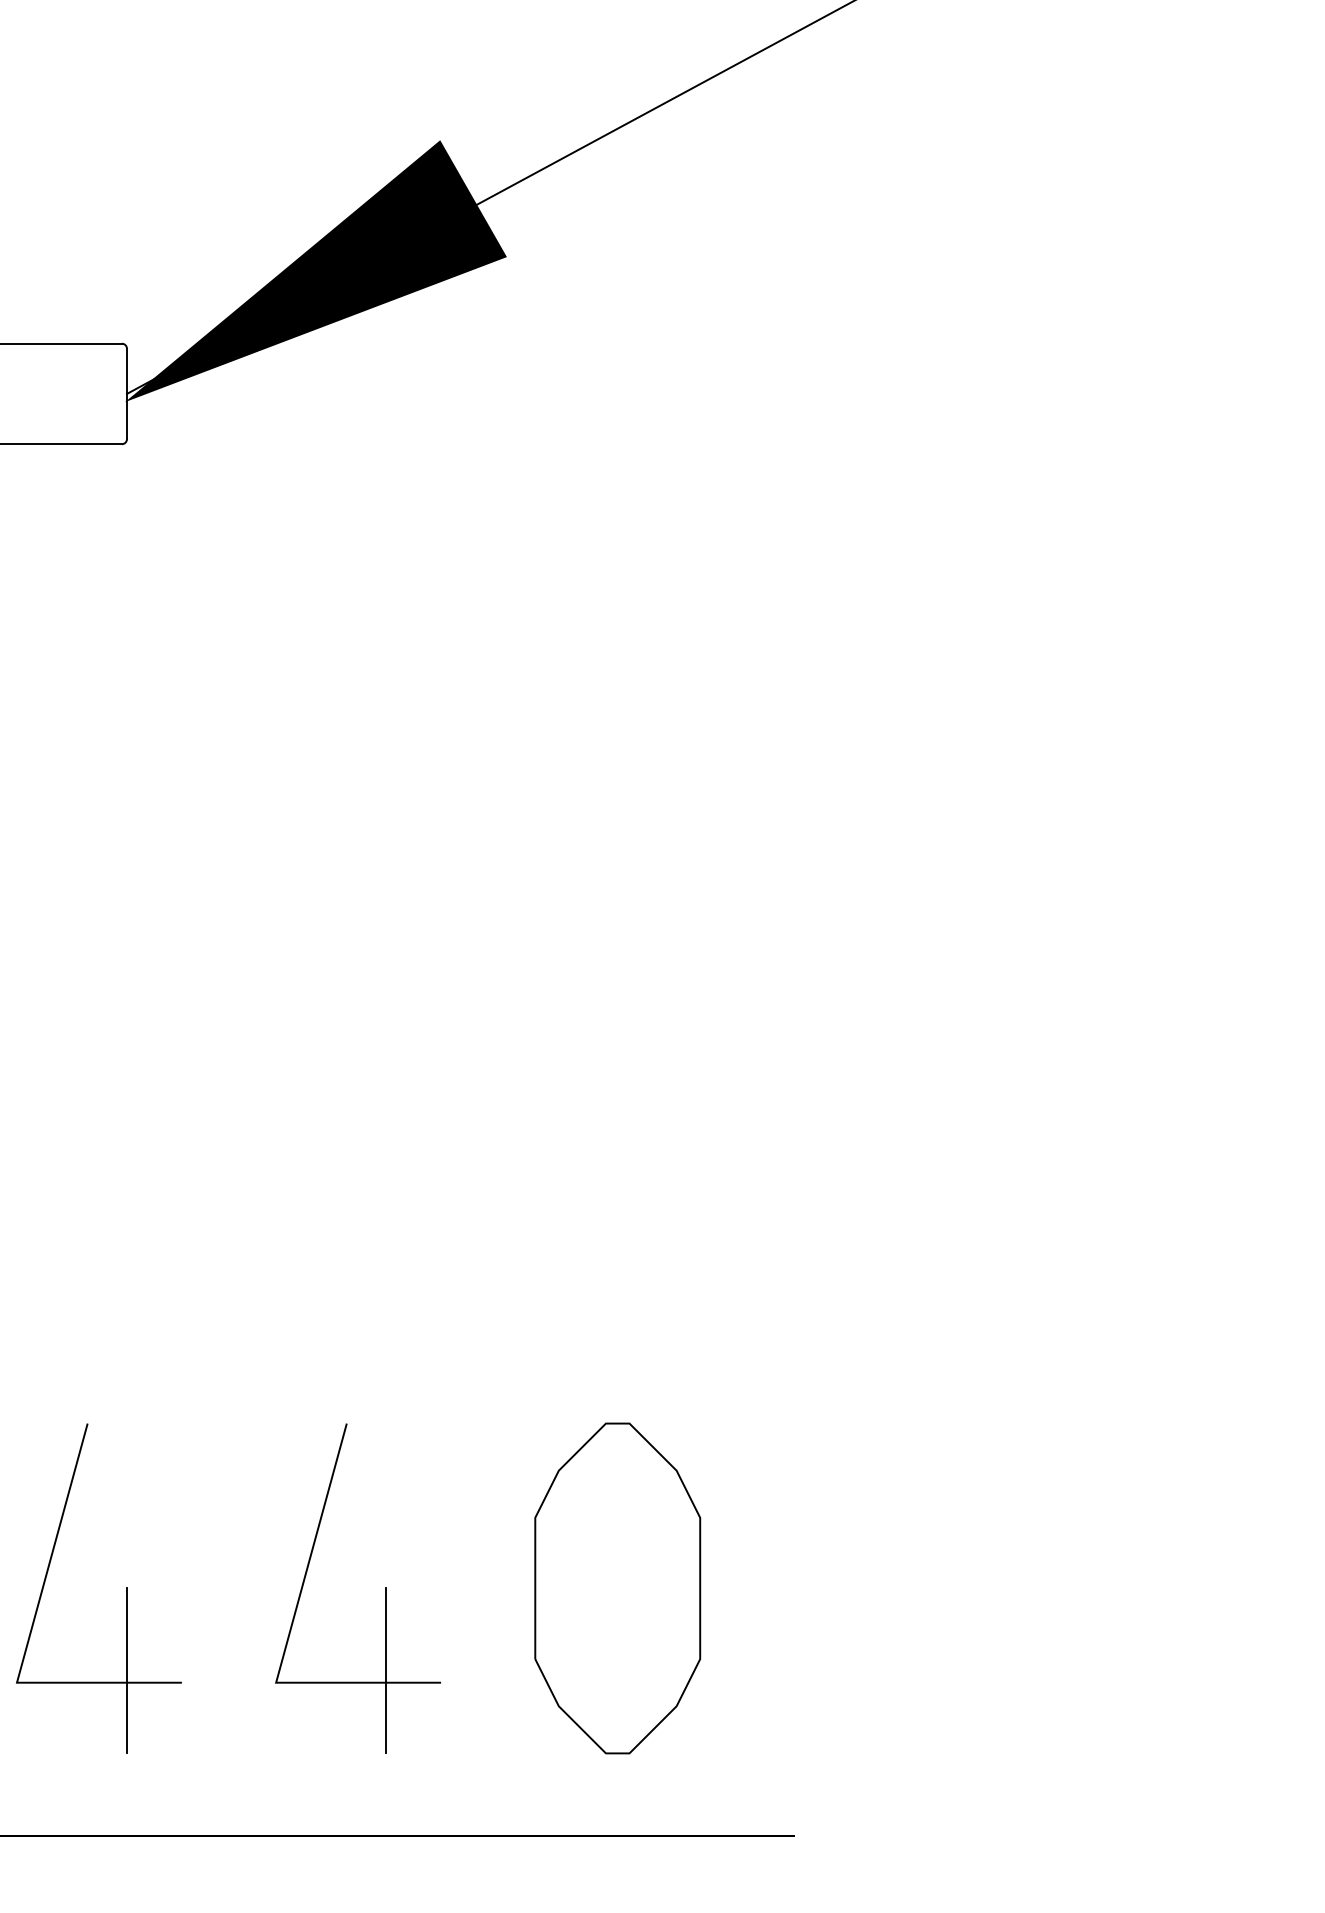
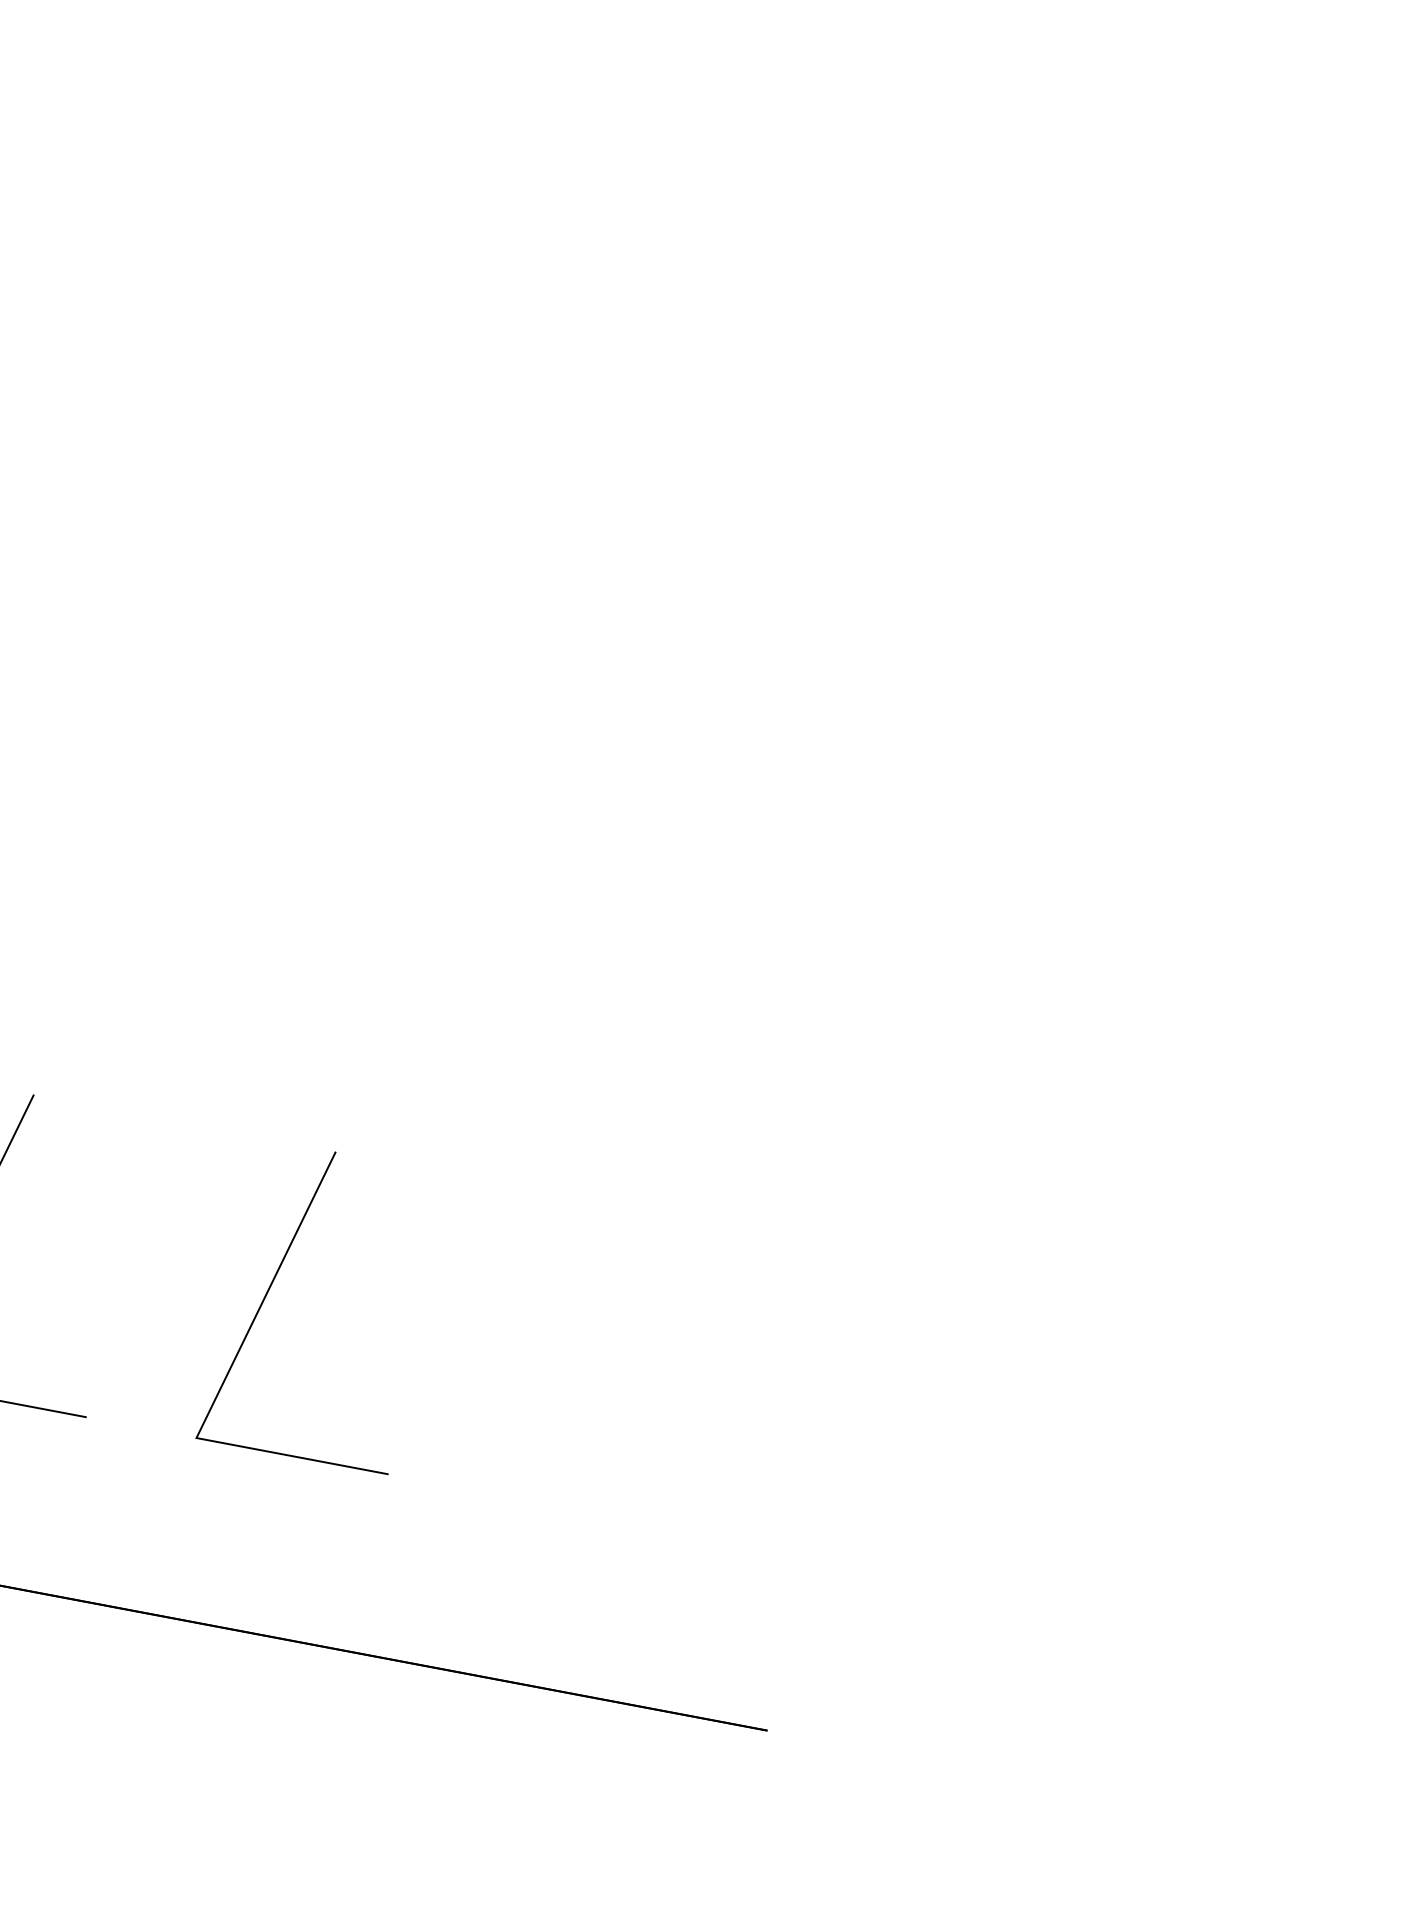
part: (617, 1588) -> (614, 1403), removed
line: (126, 1670) -> (24, 1390), removed
line: (386, 1670) -> (327, 1448), removed

